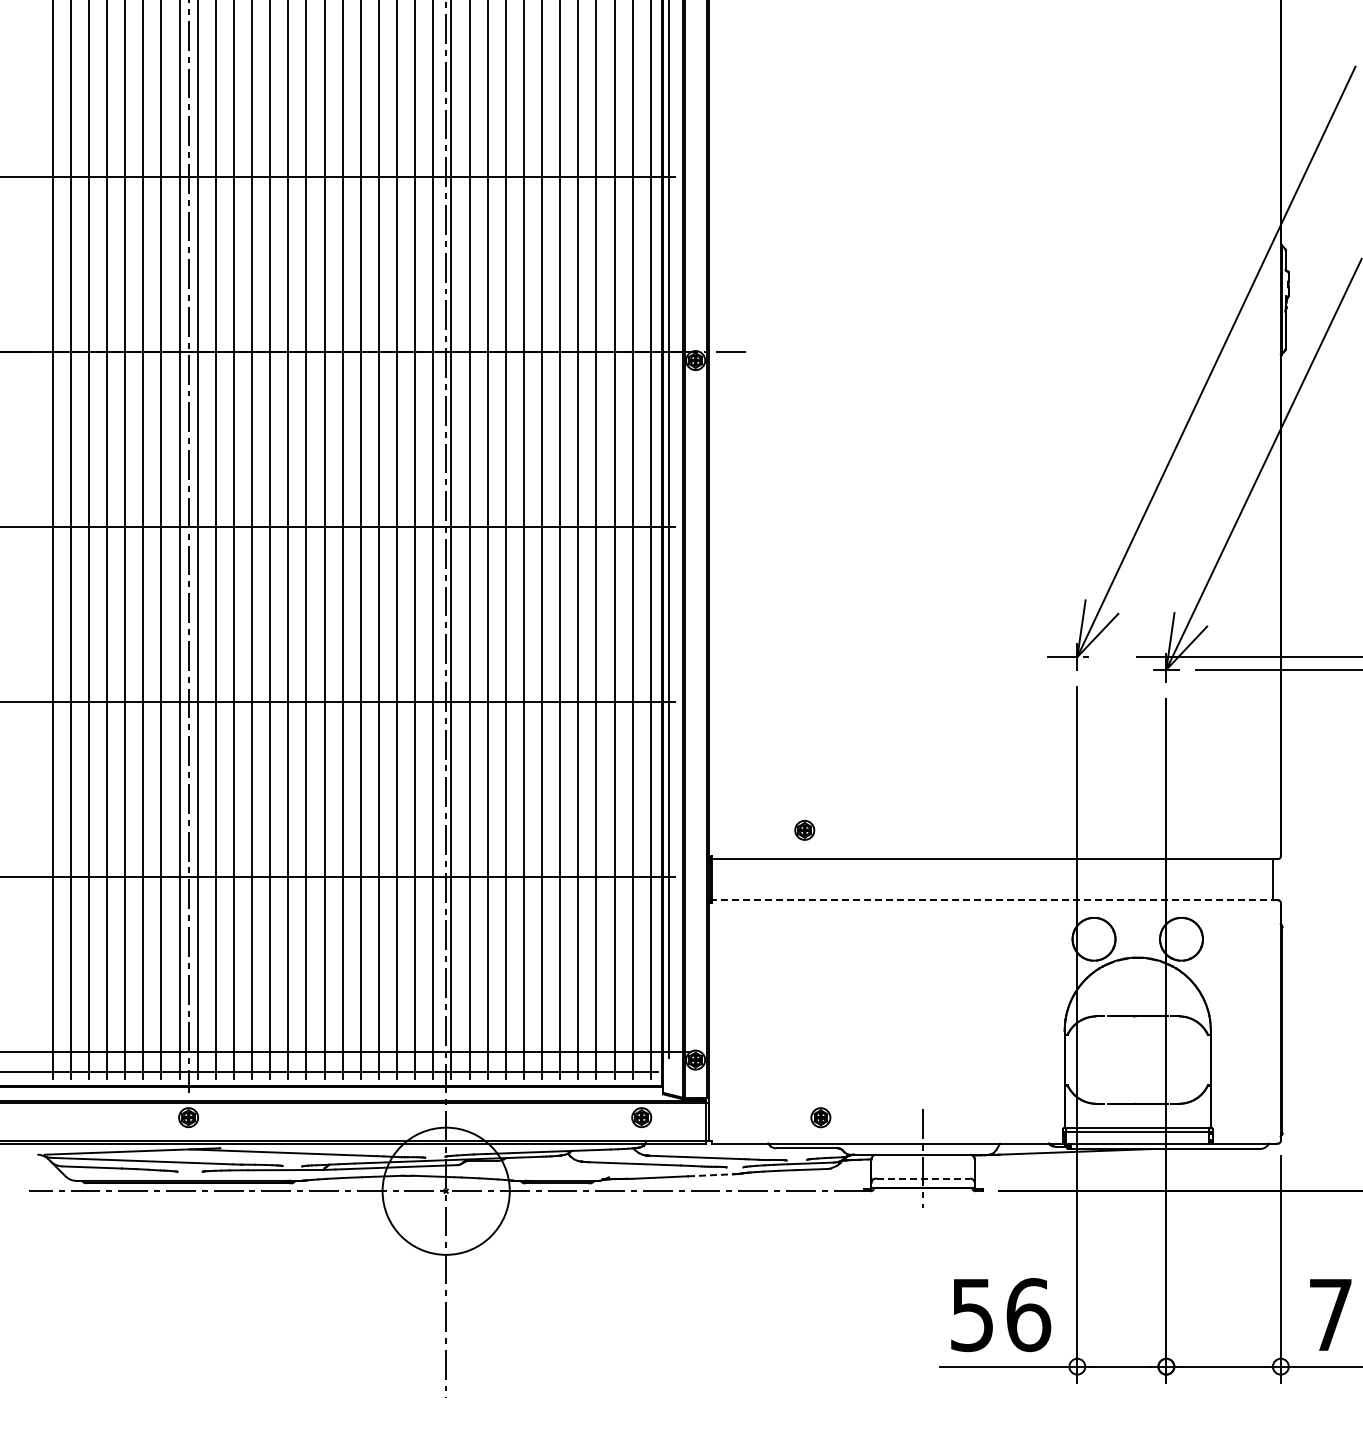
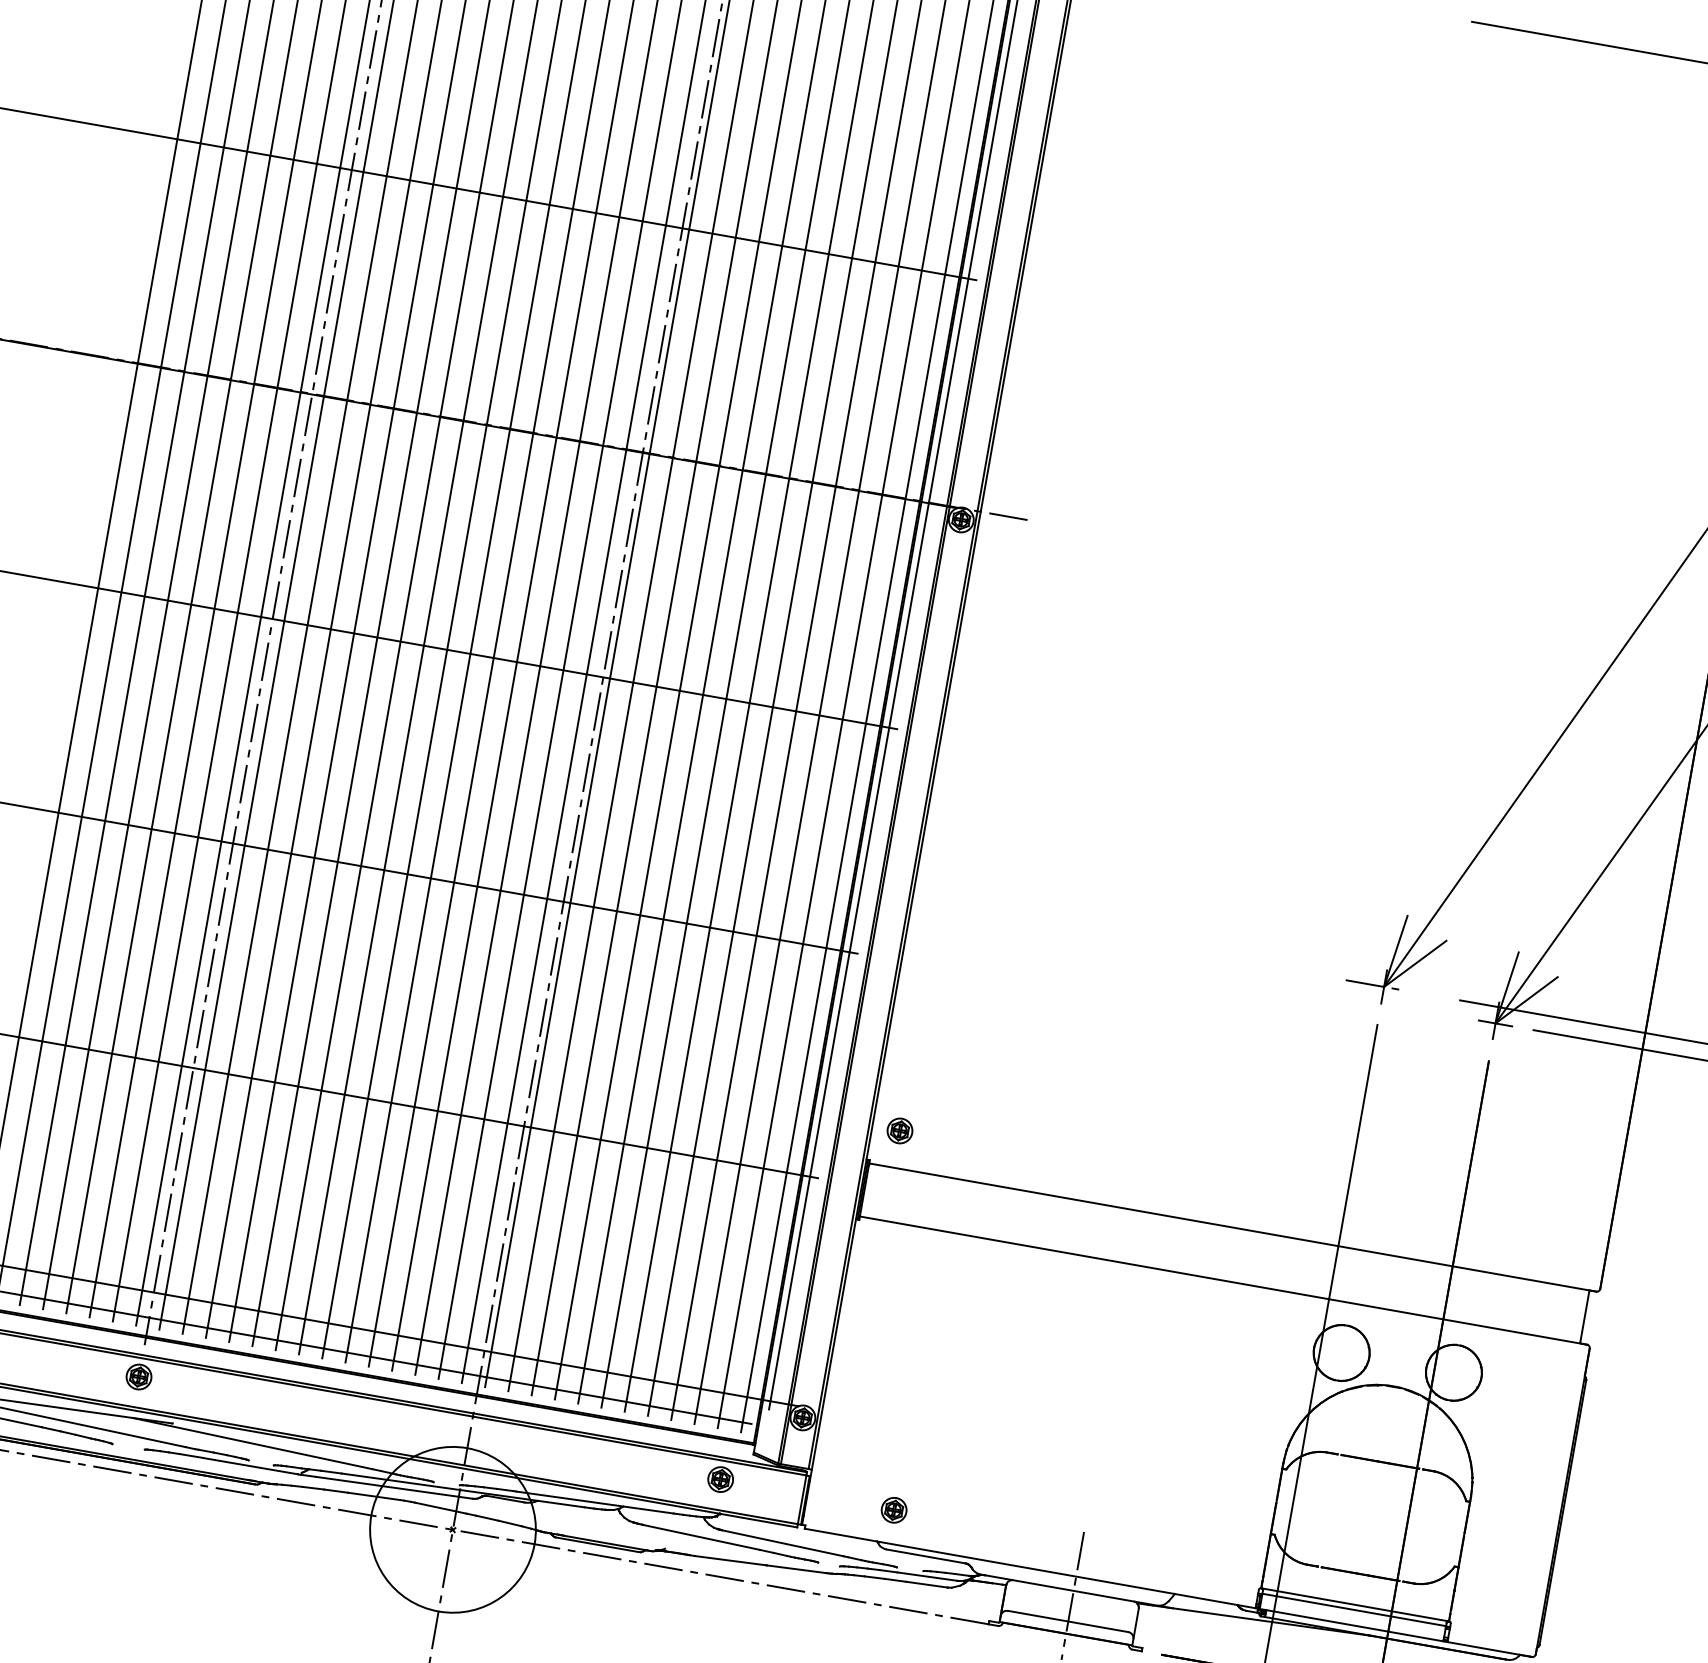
part: (804, 830) -> (899, 1131), moved
line: (994, 900) -> (1222, 1280), dashed -> solid
part: (820, 1117) -> (893, 1509), moved
line: (710, 1175) -> (795, 1569), dashed -> solid
line: (923, 1178) -> (1068, 1621), dashed -> solid

